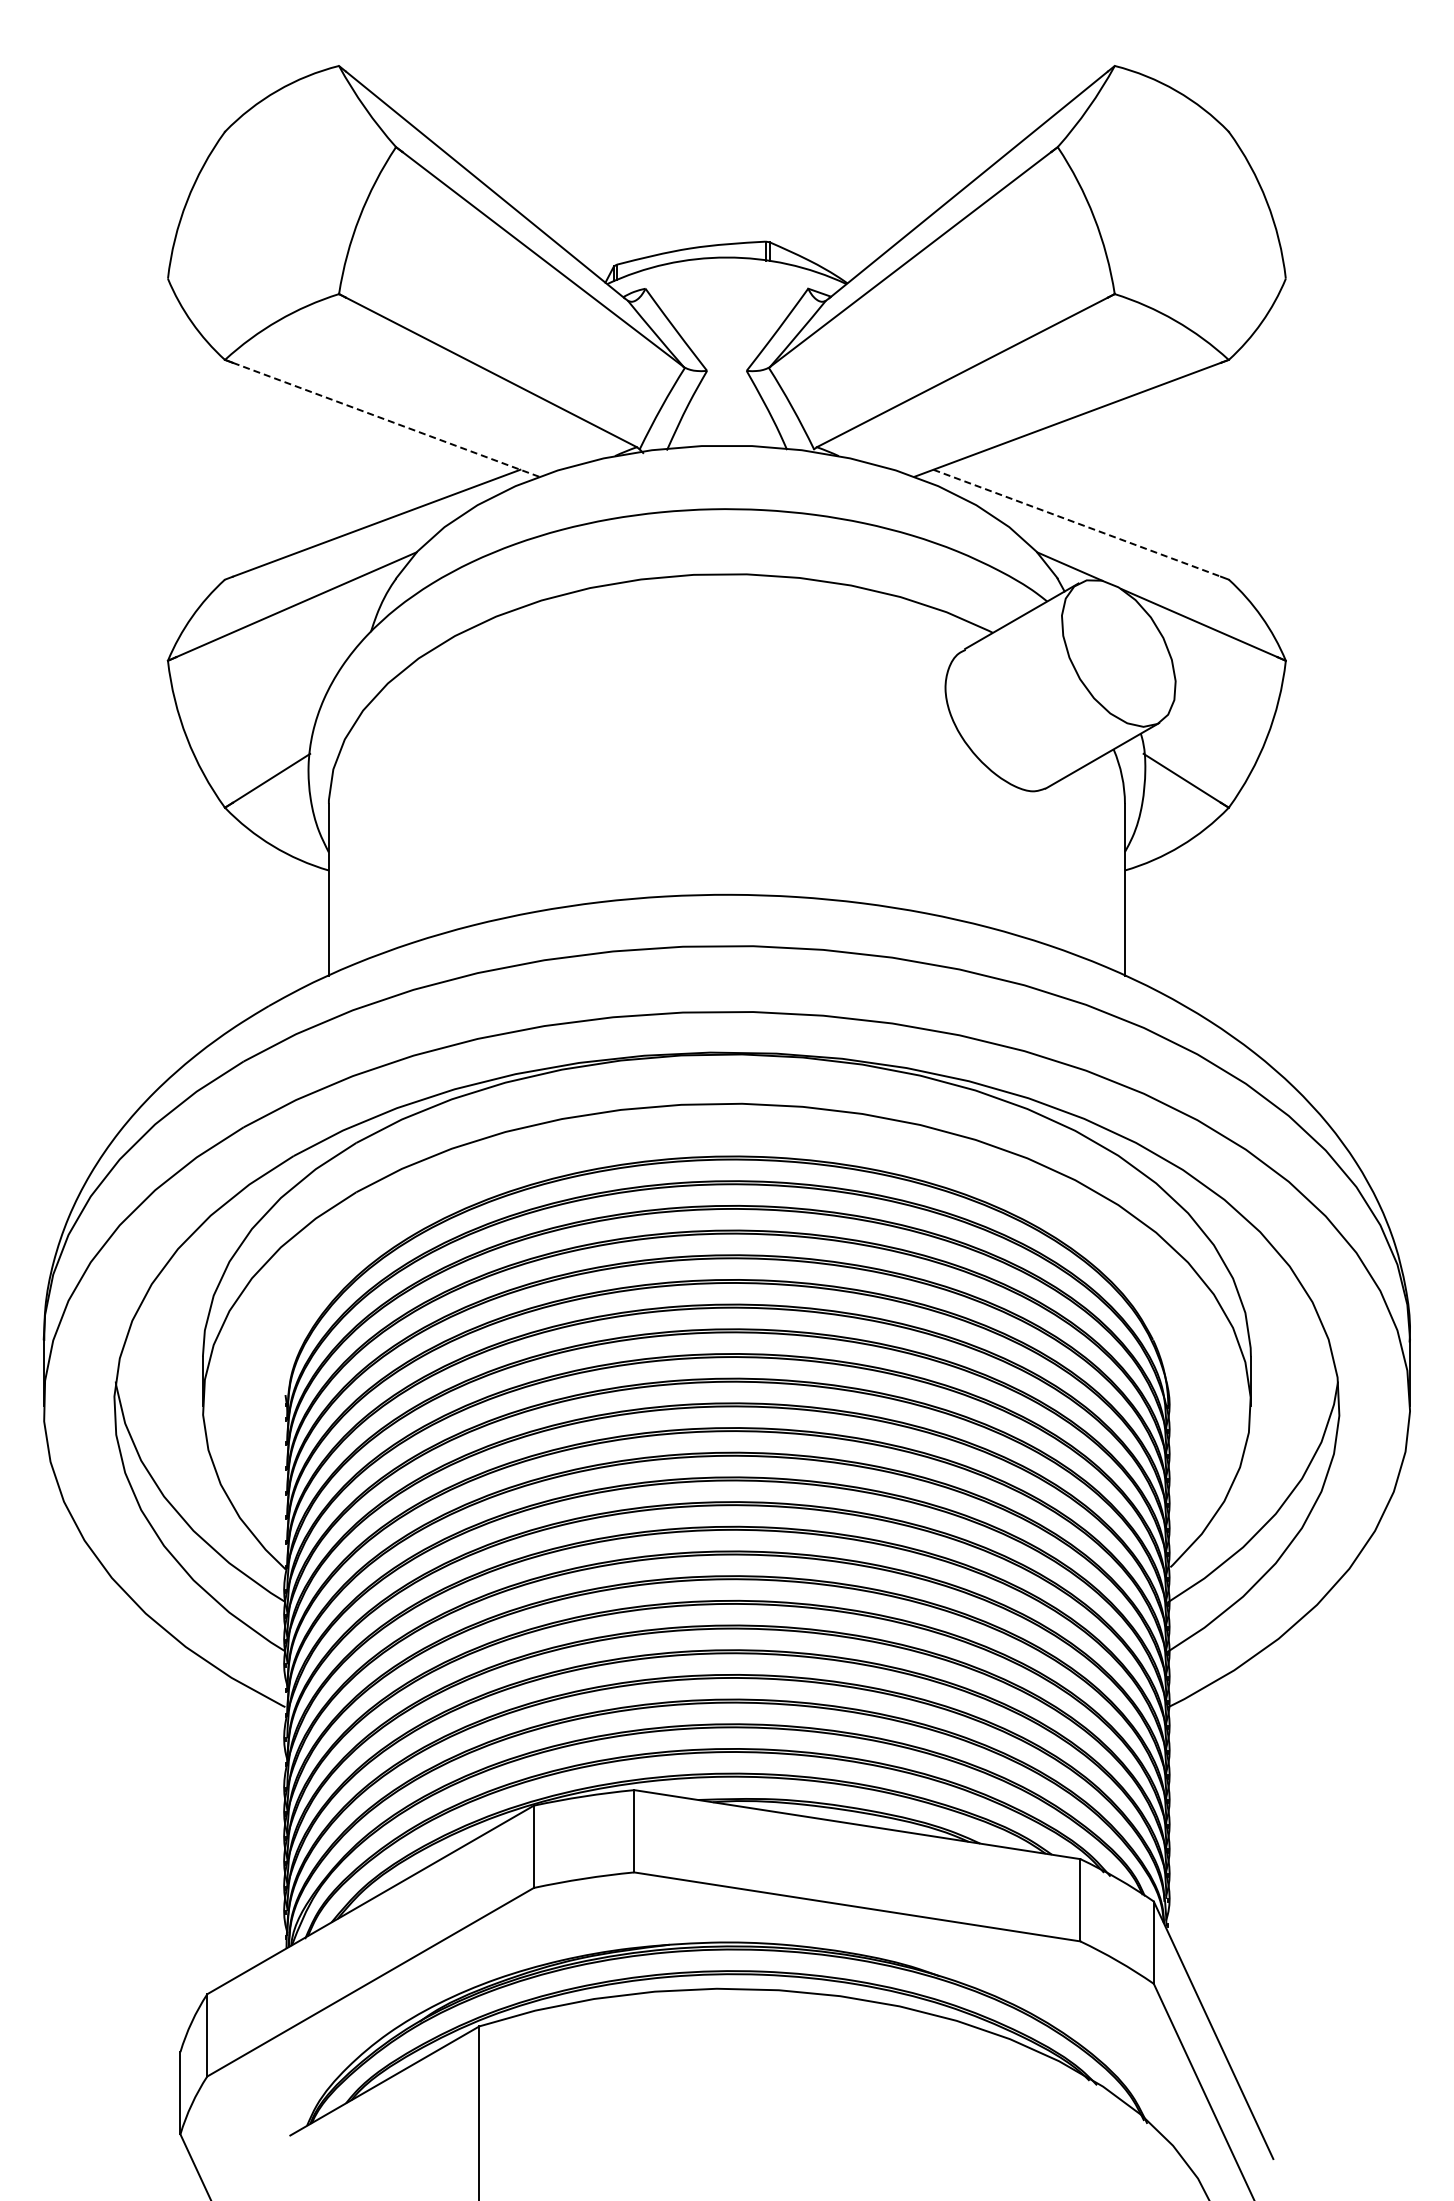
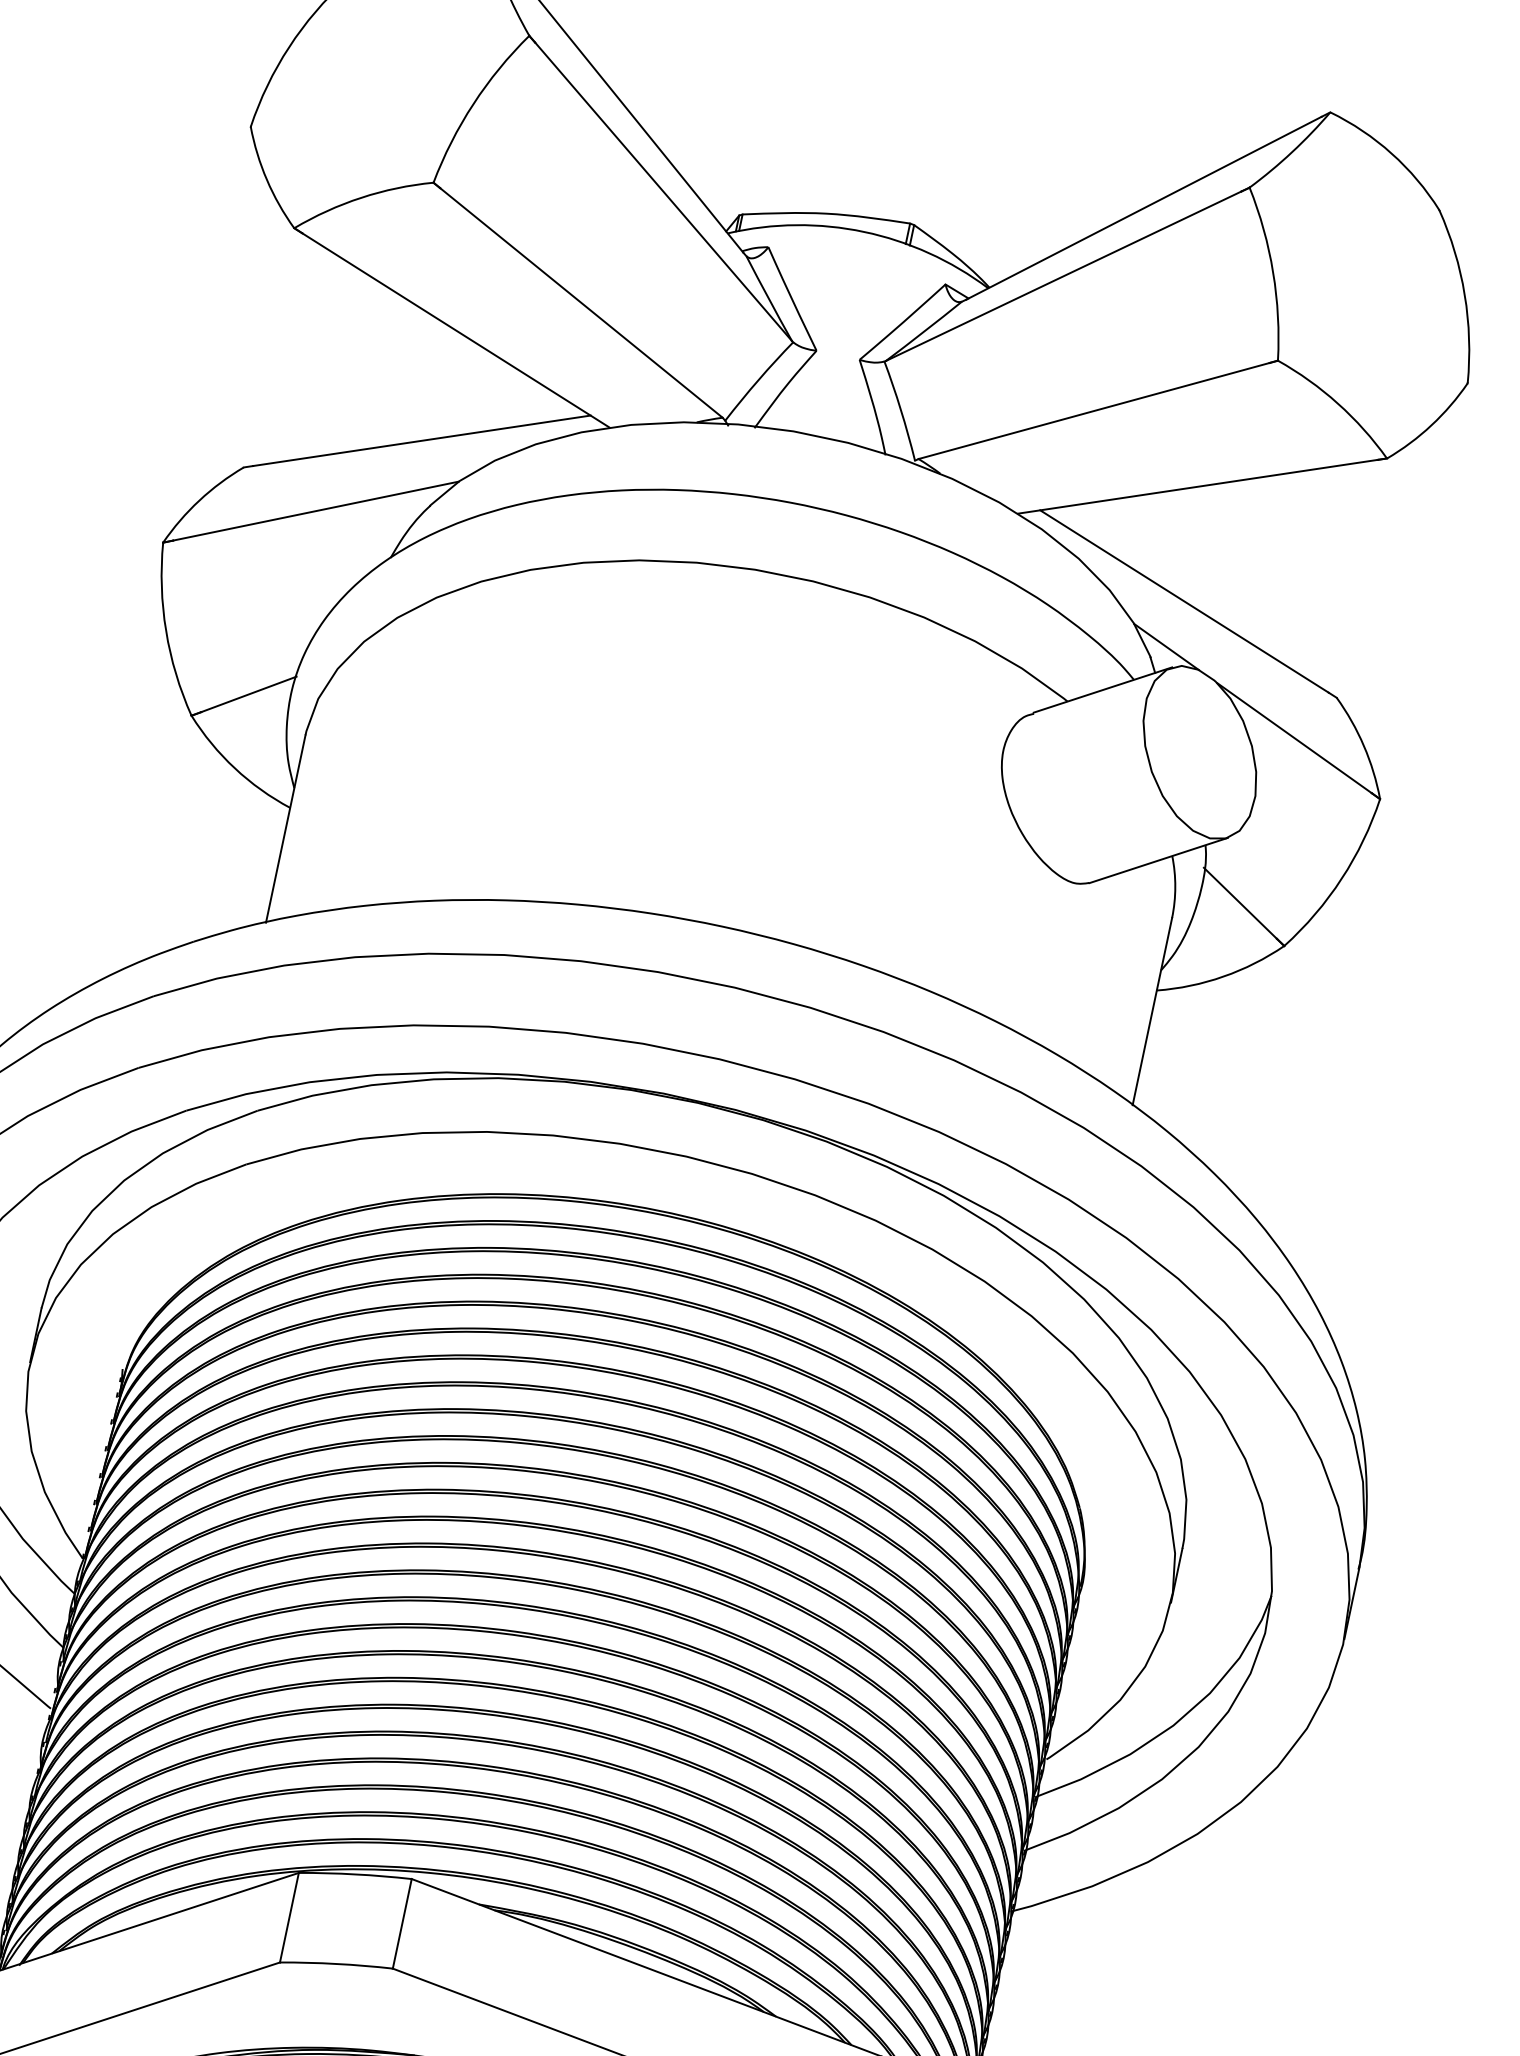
line: (385, 419) -> (455, 329), dashed -> solid
line: (1077, 523) -> (1184, 601), dashed -> solid

